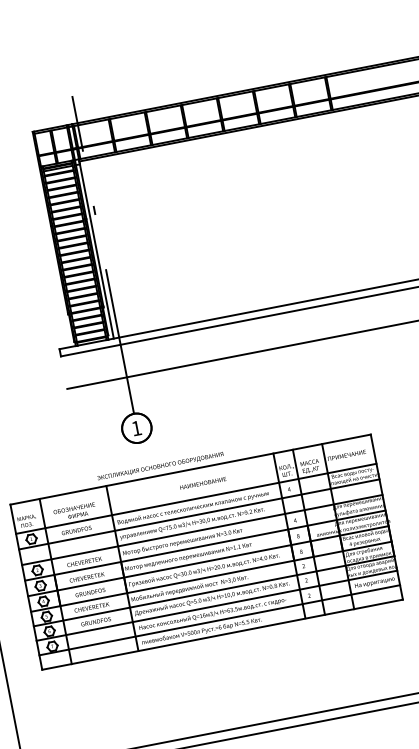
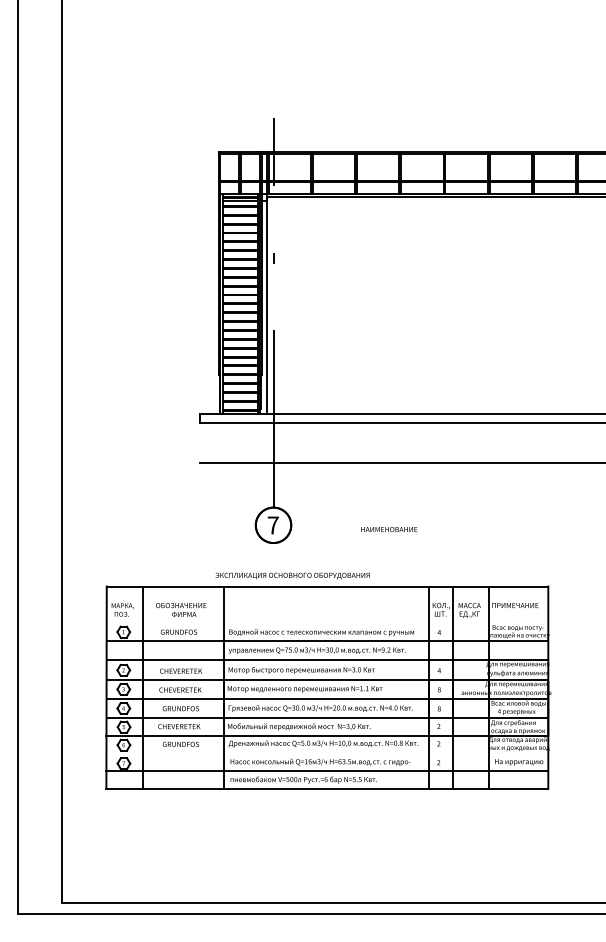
text: (136, 428) -> (272, 525), 1 -> 7
text: (203, 483) -> (389, 529), moved
line: (196, 499) -> (327, 622), removed
line: (217, 605) -> (327, 753), removed

